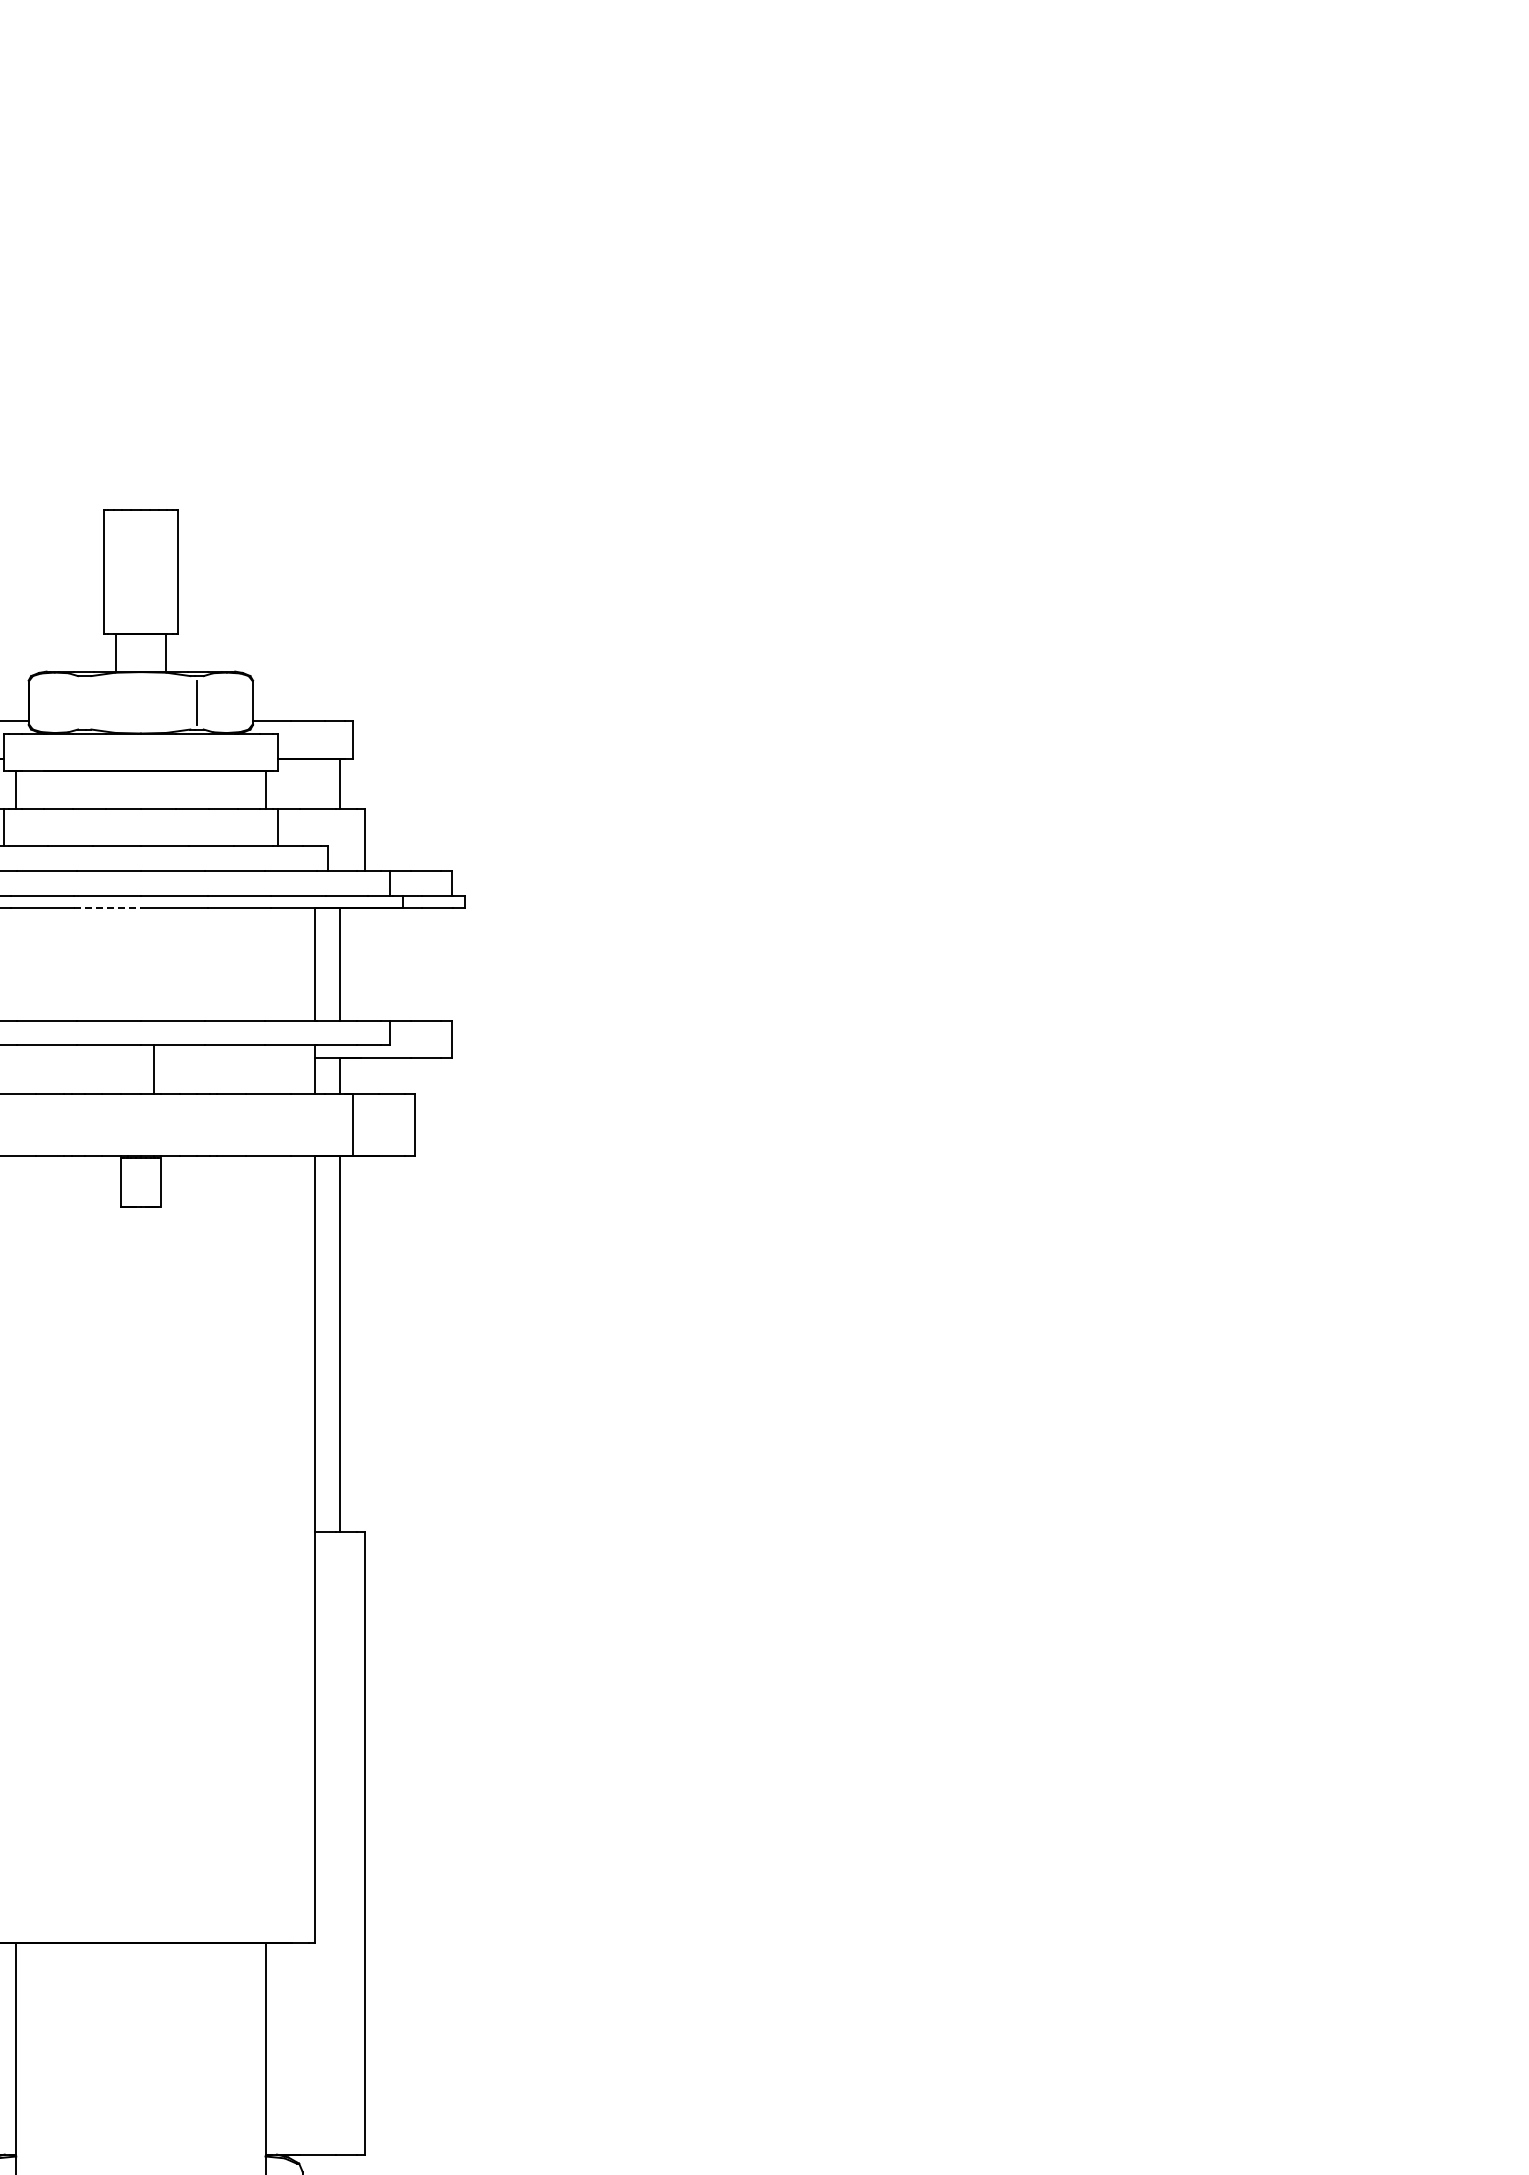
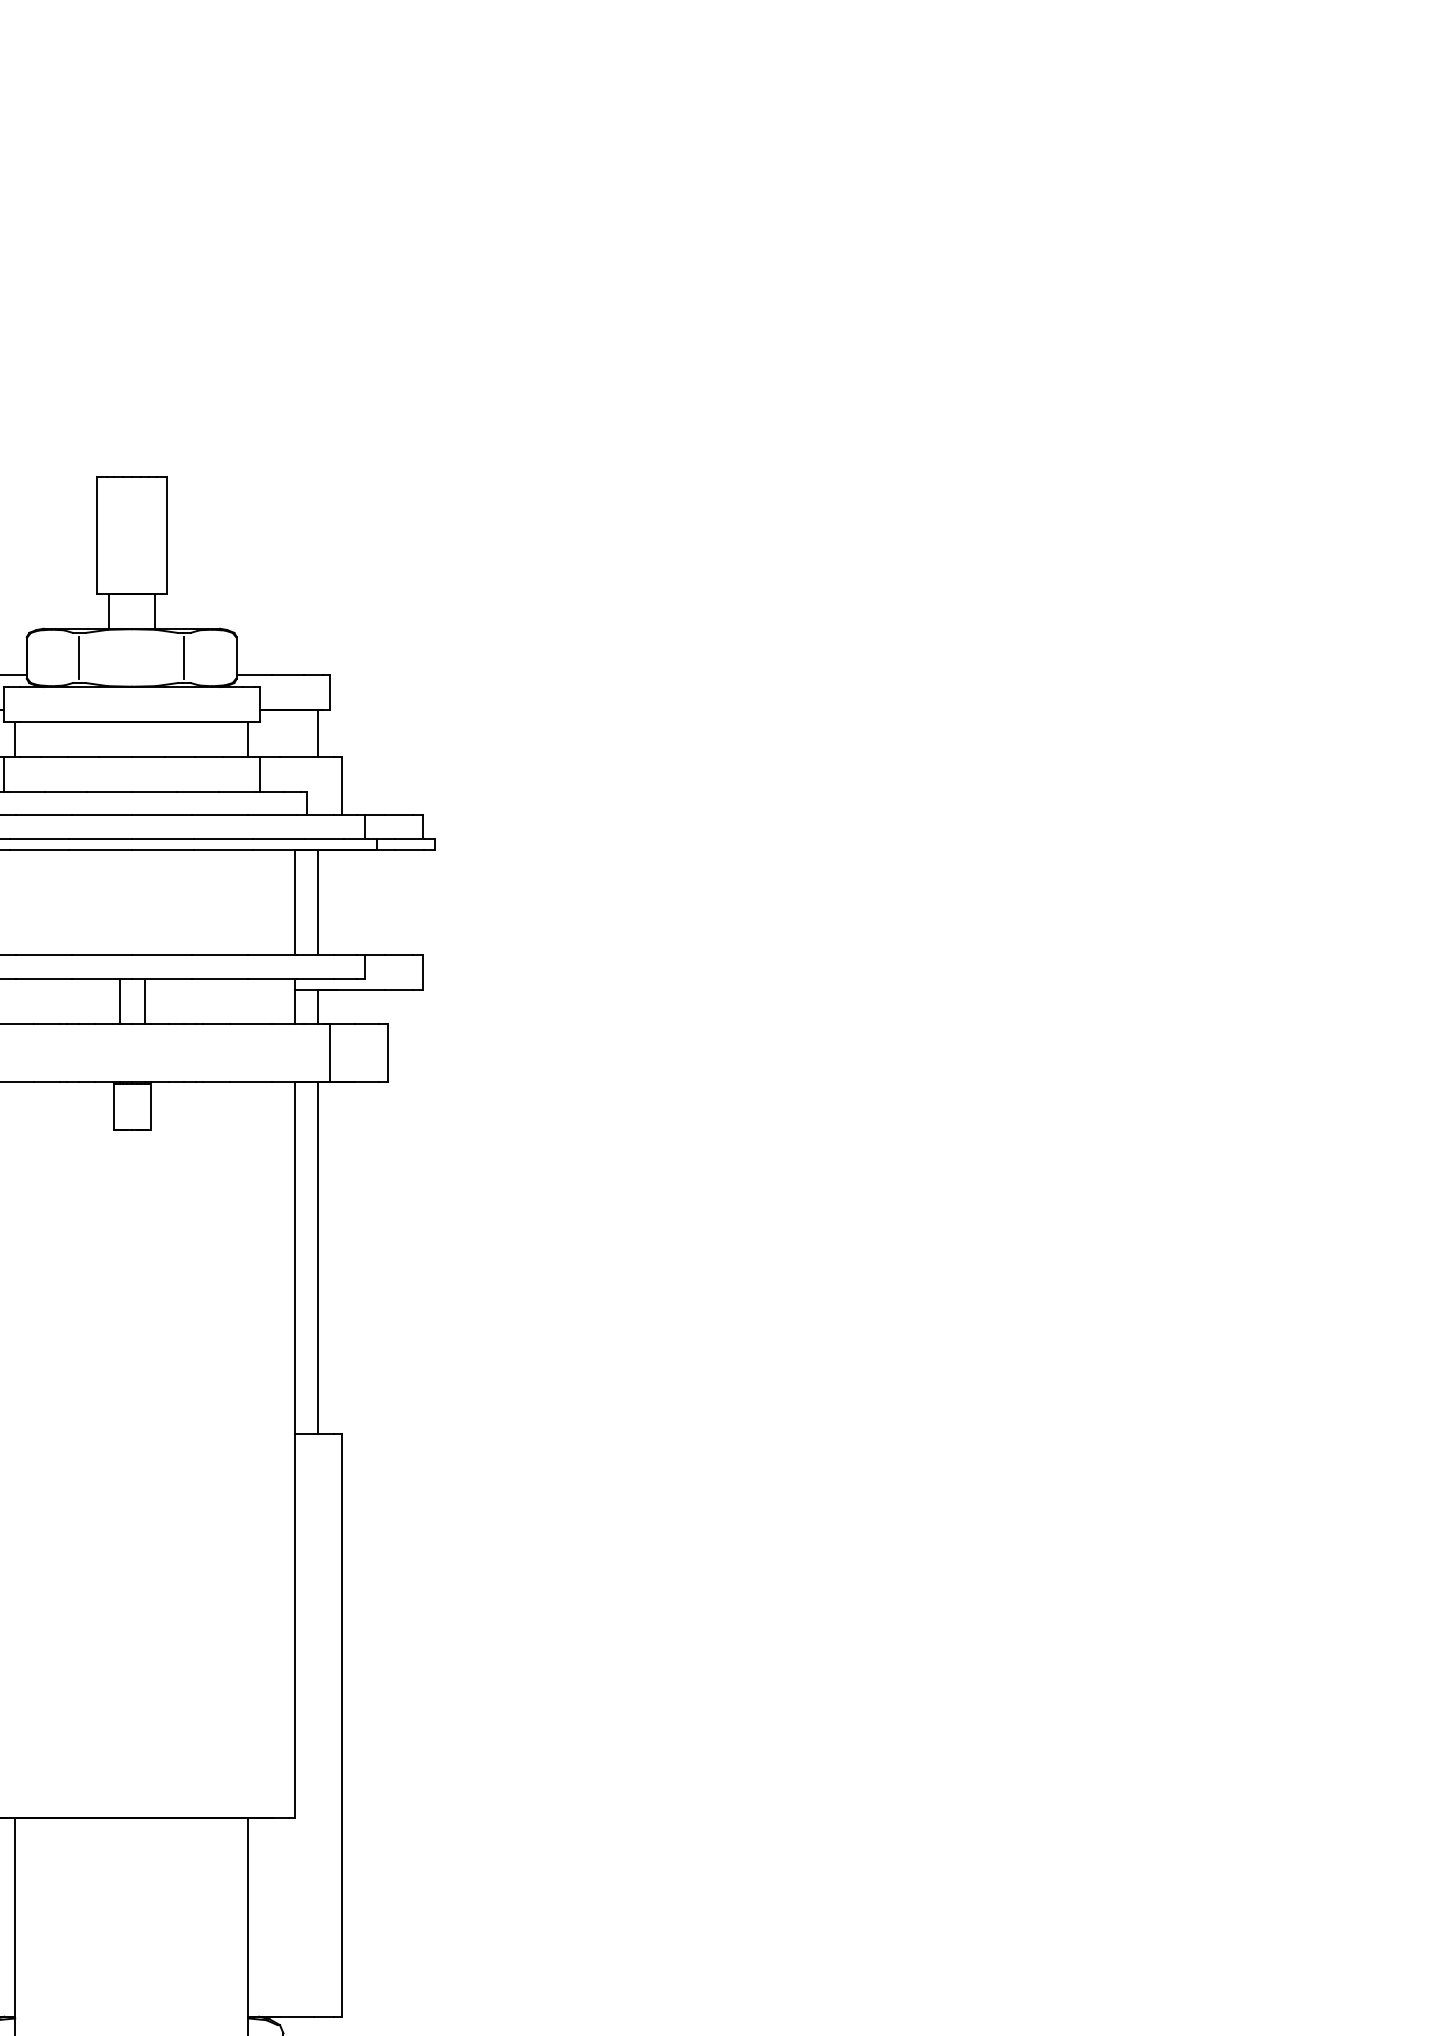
line: (84, 702) -> (79, 657), added
line: (107, 908) -> (100, 850), dashed -> solid
line: (128, 1069) -> (120, 1001), added

